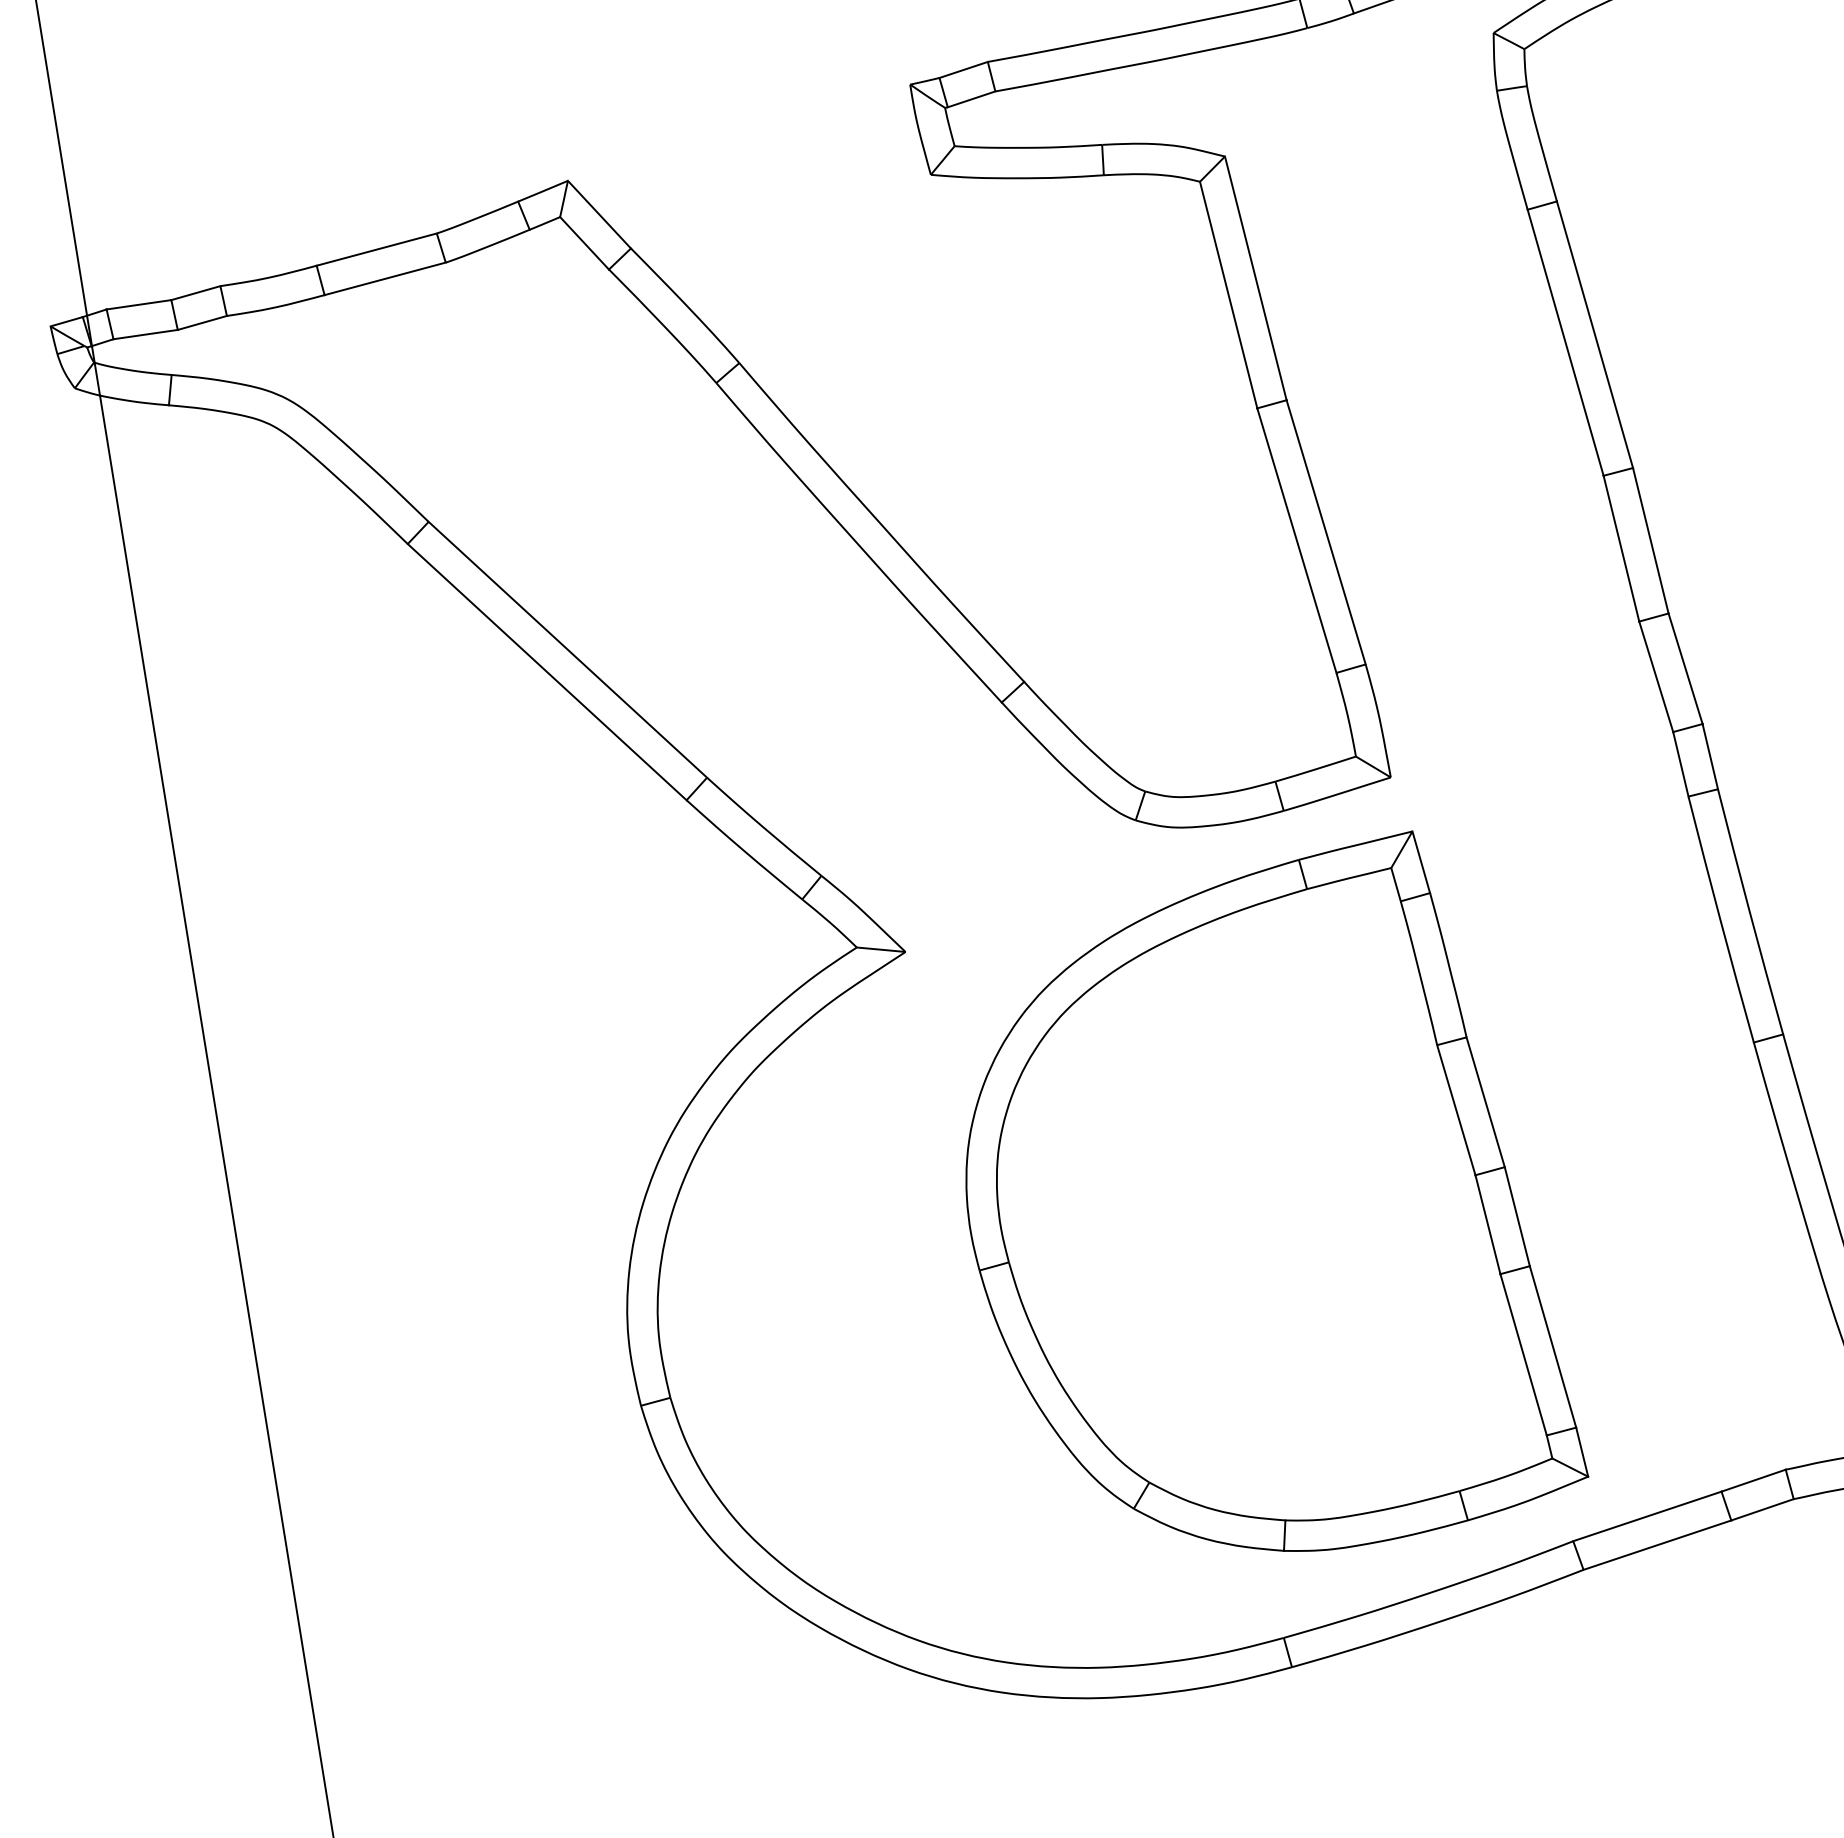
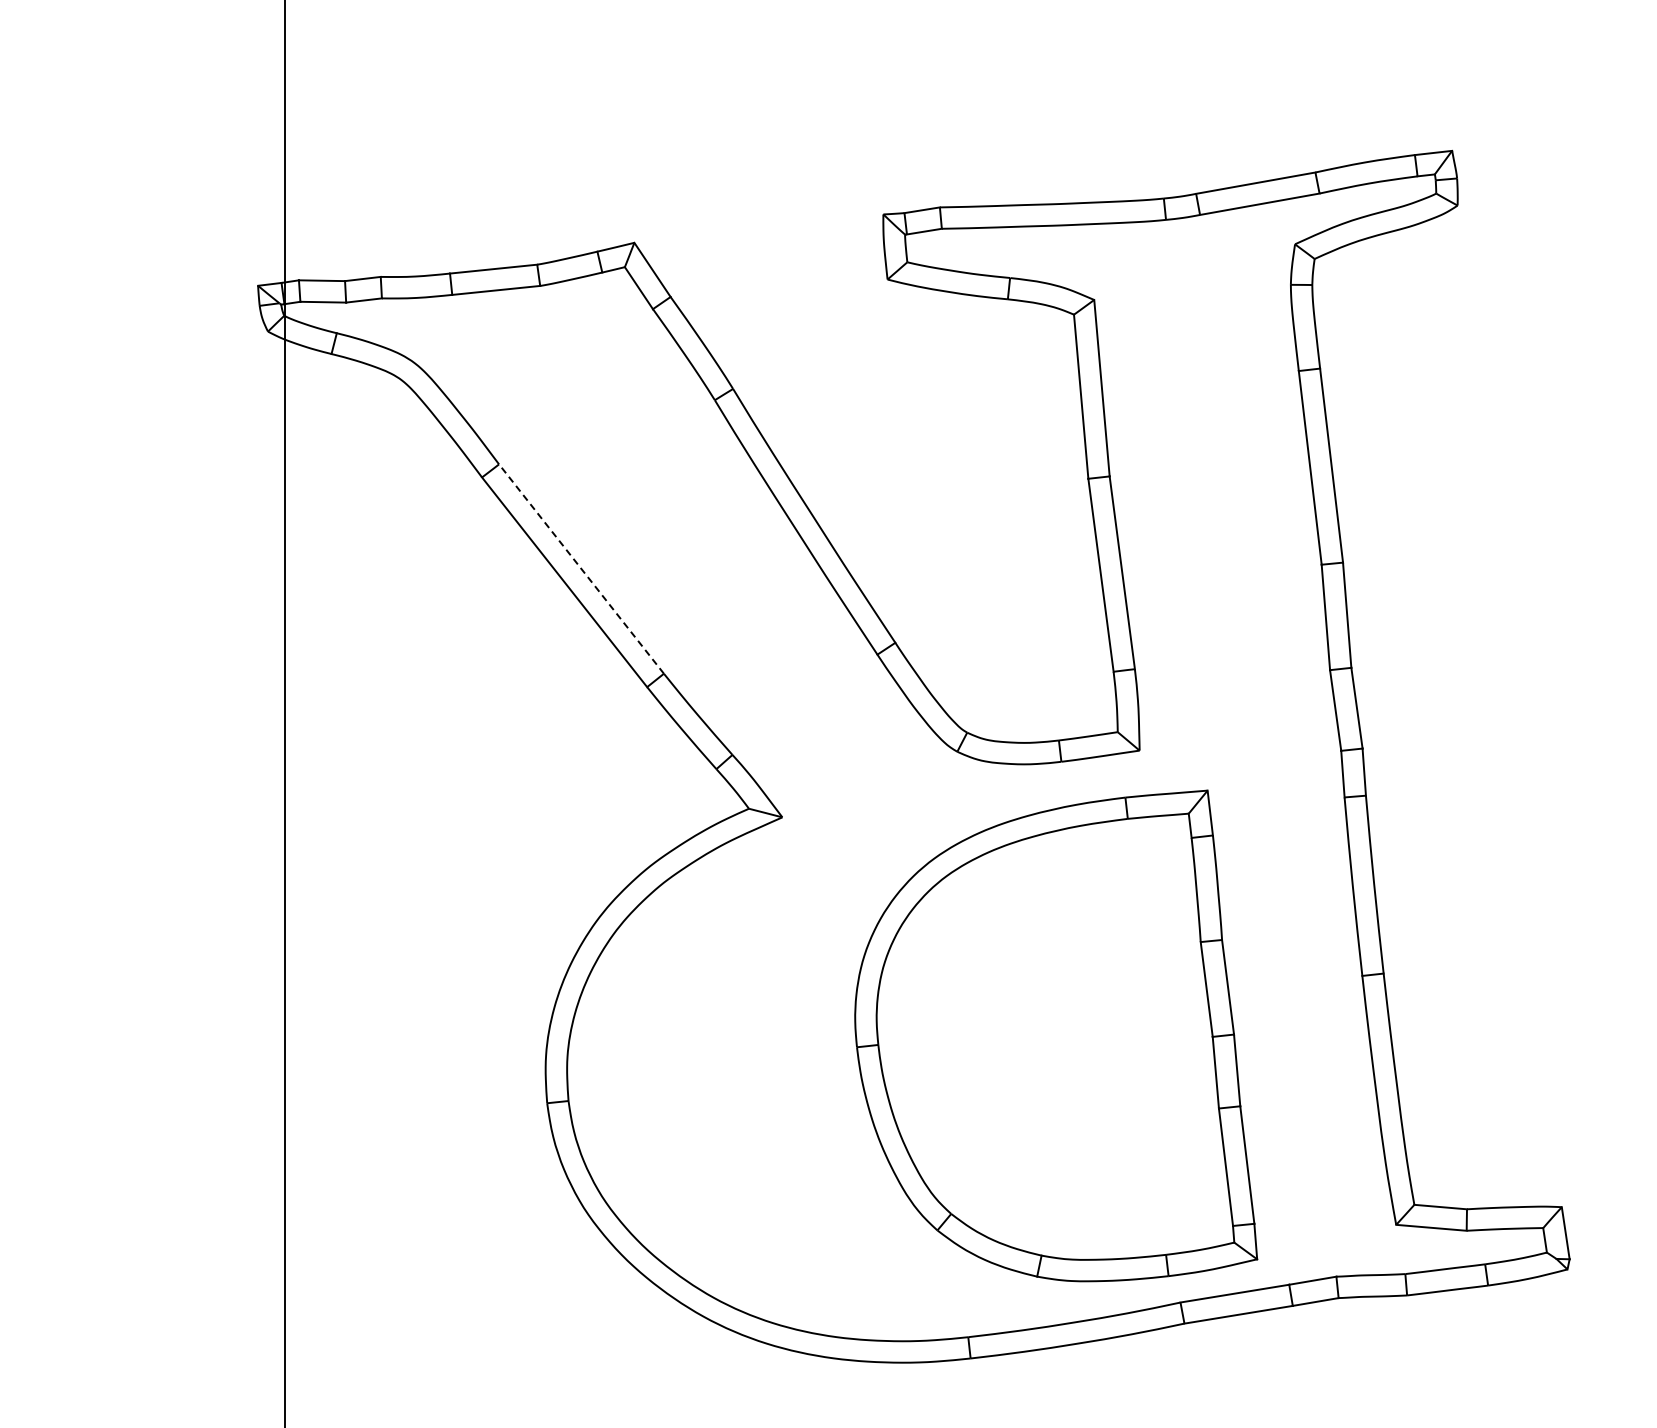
line: (567, 649) -> (581, 568), solid -> dashed
part: (1256, 1208) -> (1056, 1035), moved

